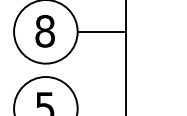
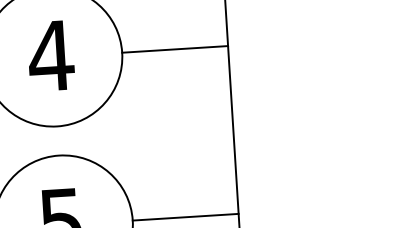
text: (44, 30) -> (49, 54), 8 -> 4
line: (101, 108) -> (184, 216), added

